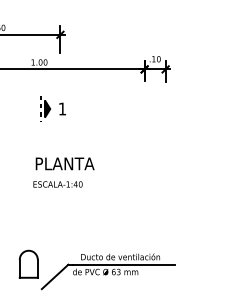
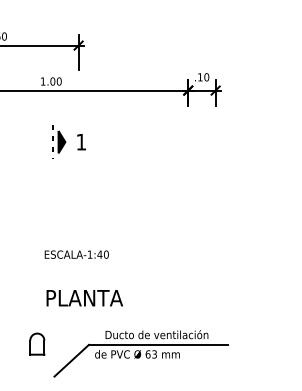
text: (64, 163) -> (83, 297), moved
text: (57, 184) -> (76, 254), moved
part: (28, 263) -> (37, 343), size x0.6

